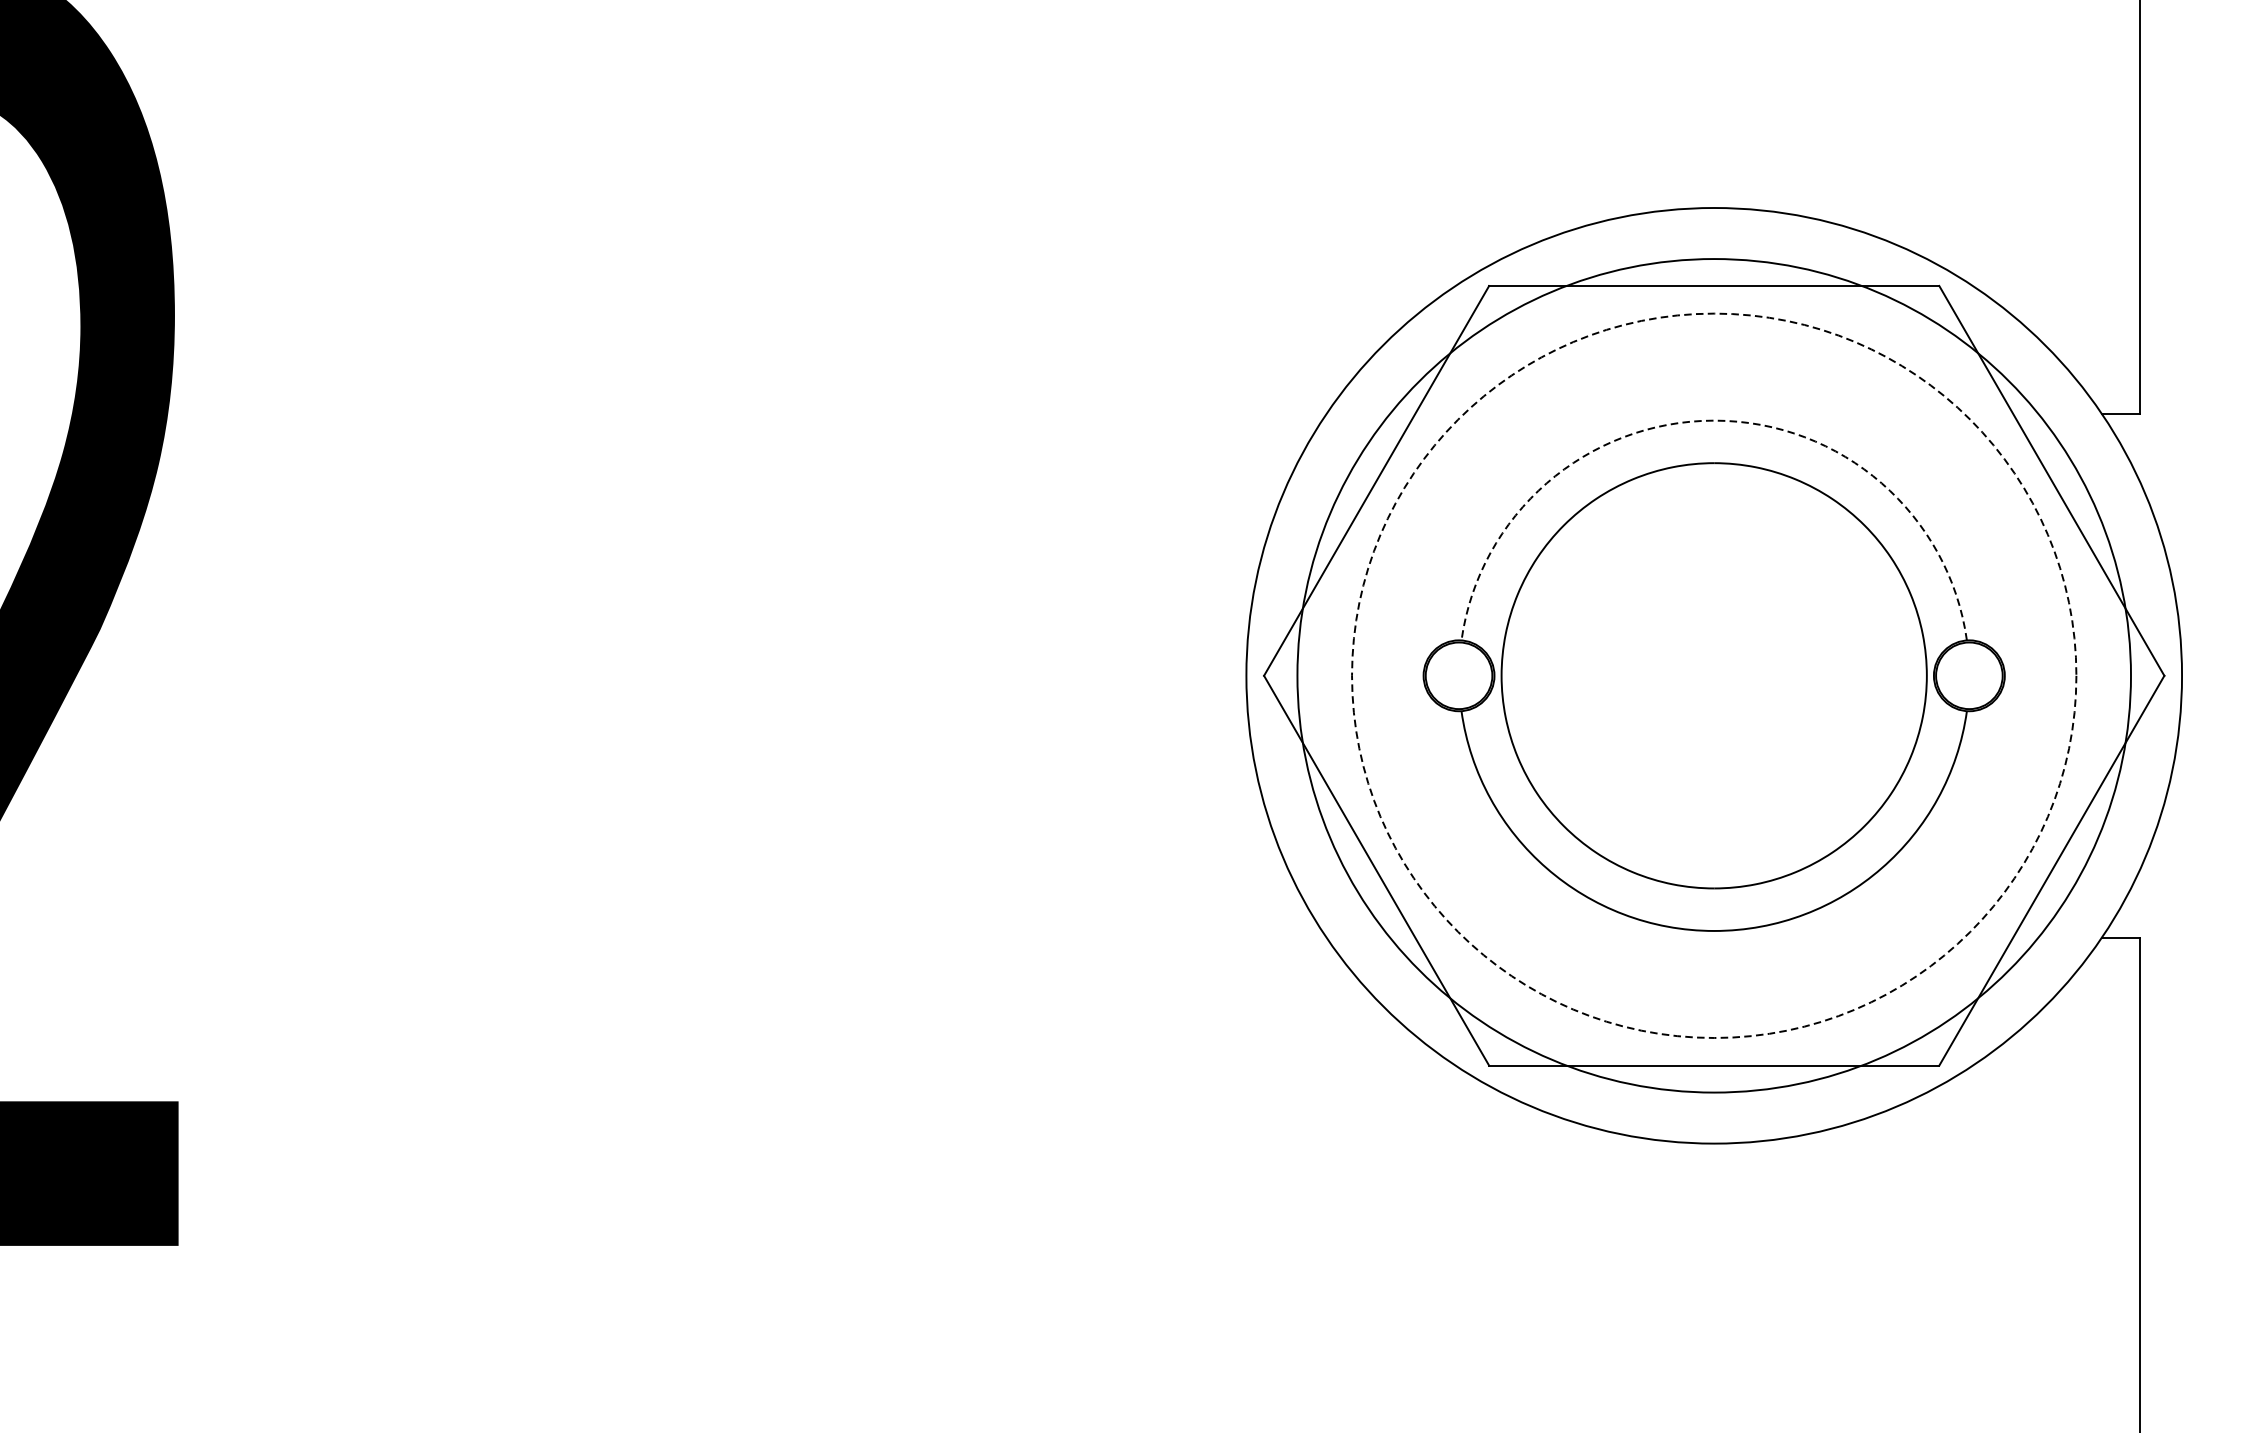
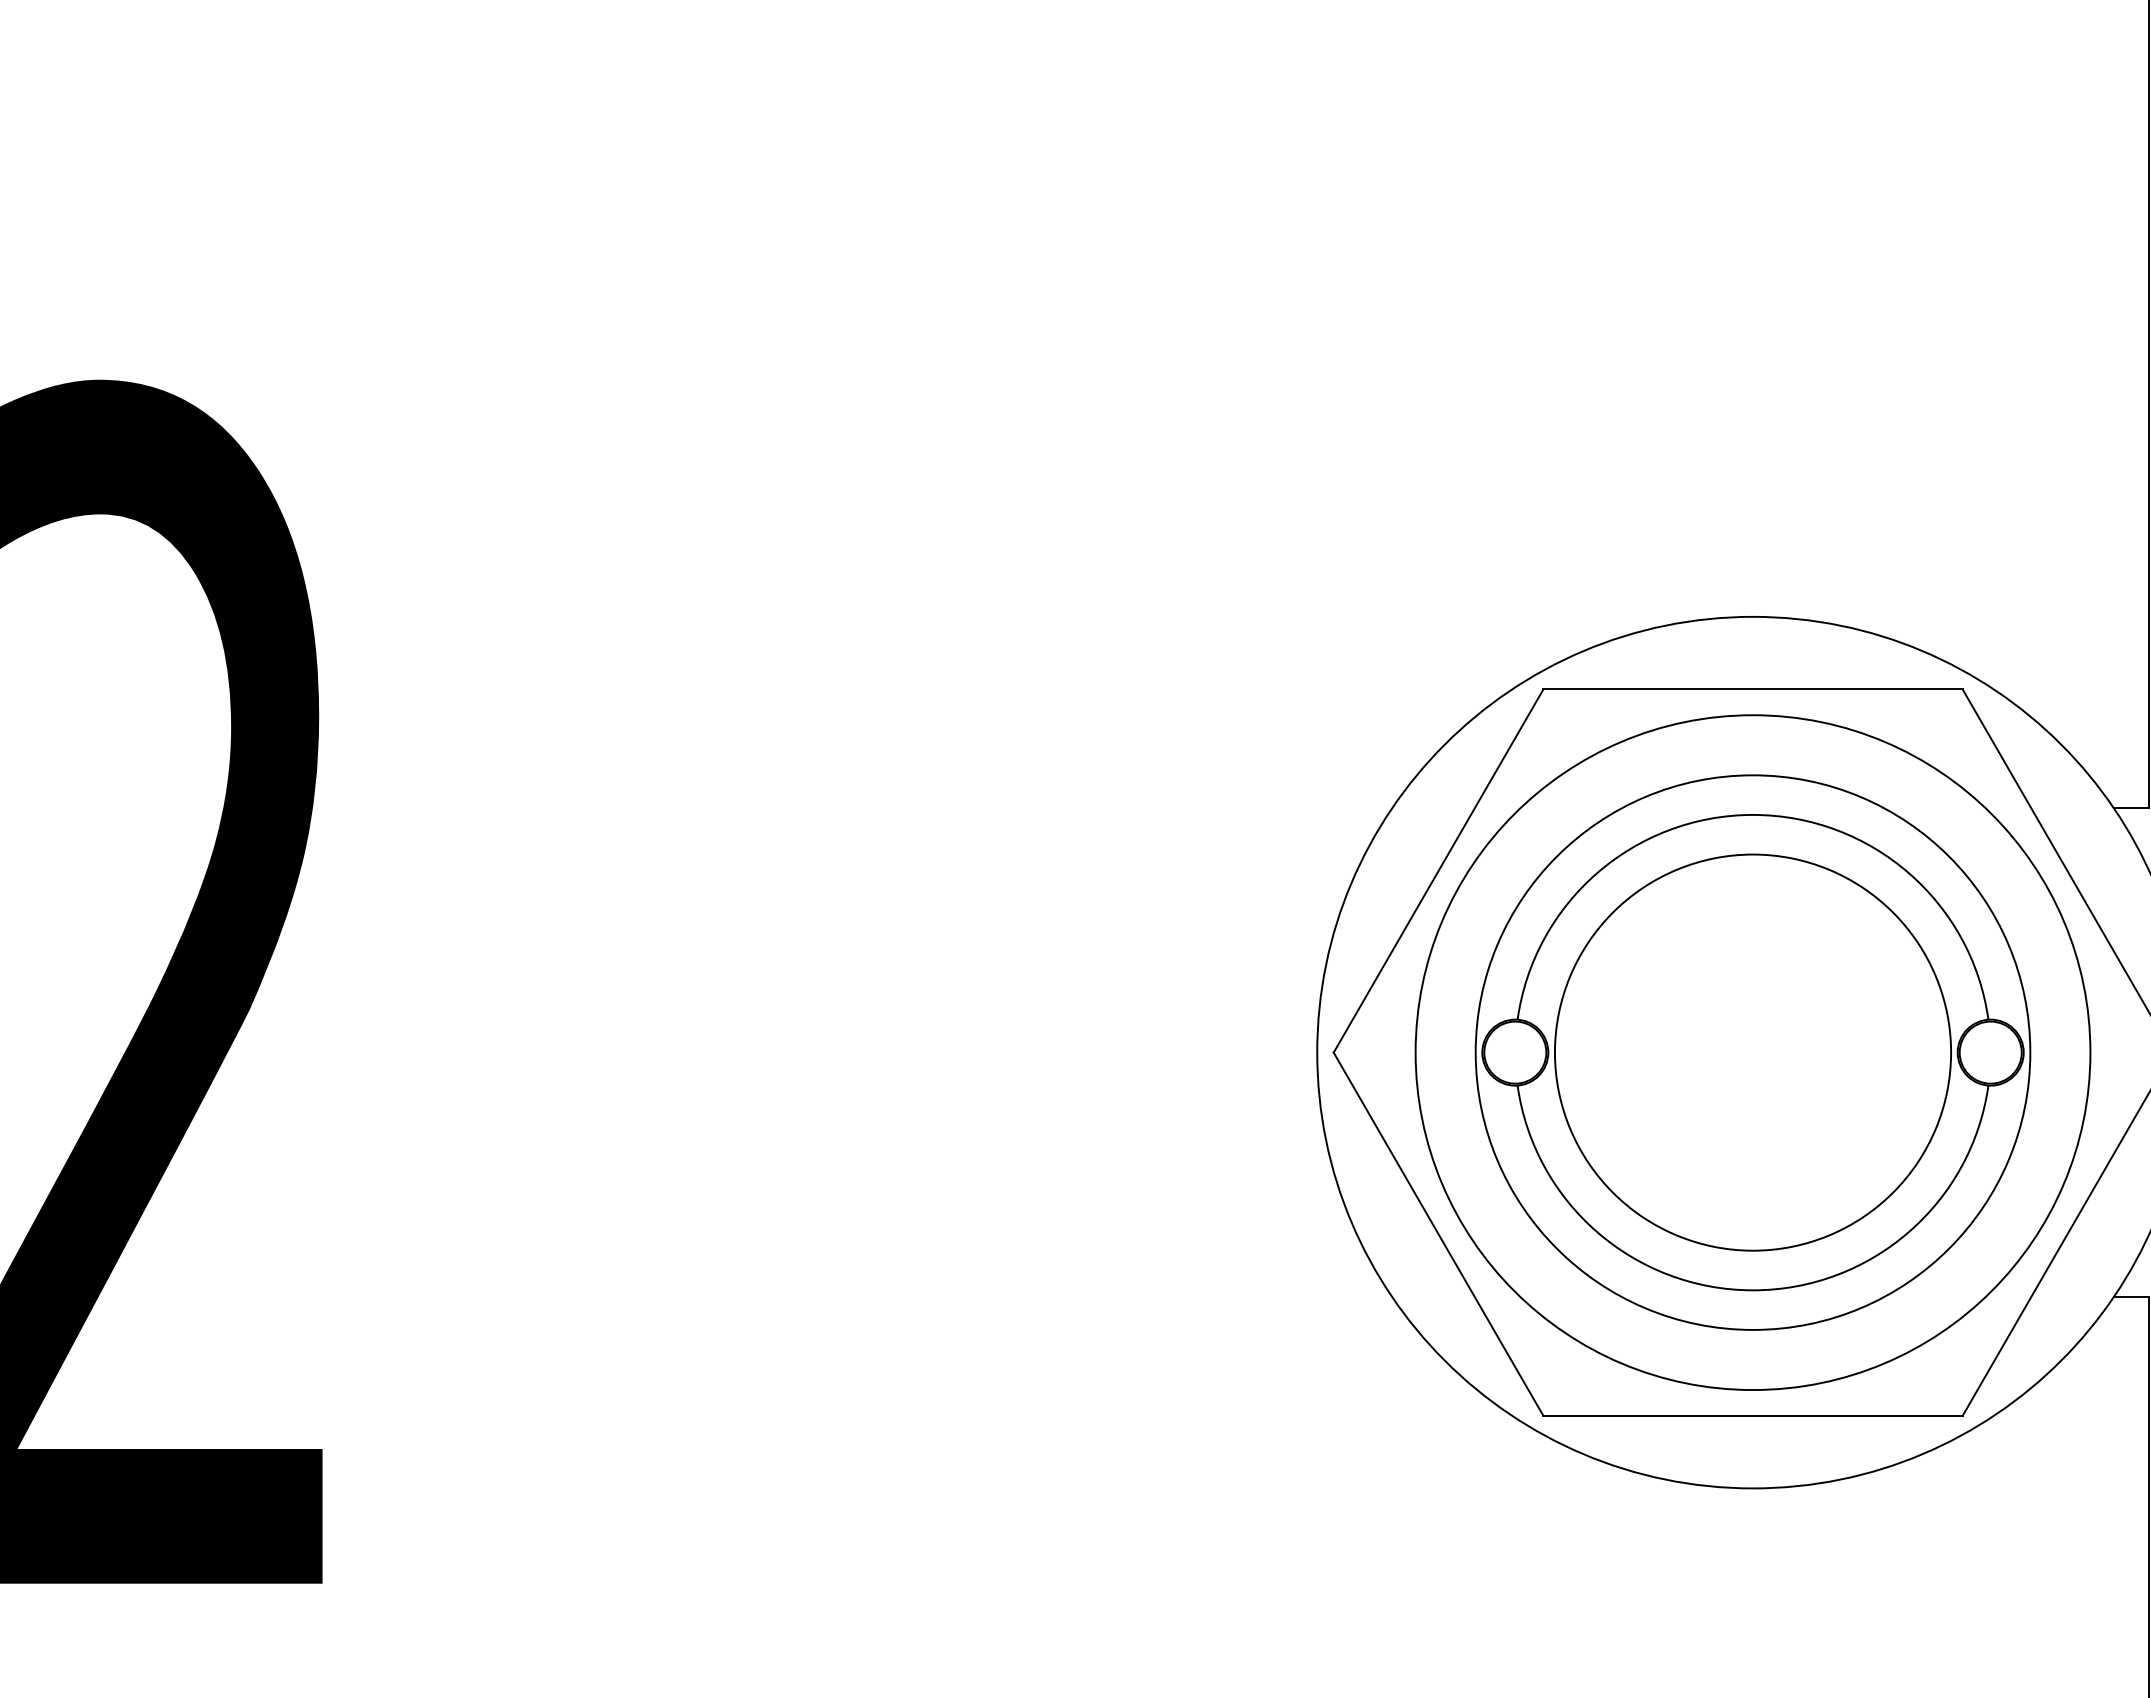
arc: (1714, 420) -> (1753, 814), dashed -> solid
circle: (1713, 675) -> (1752, 1052), dashed -> solid
circle: (1713, 675) -> (1752, 1052), size x0.71

